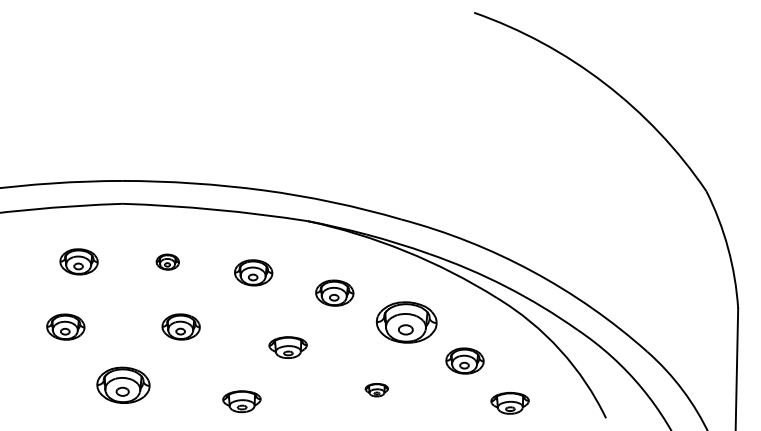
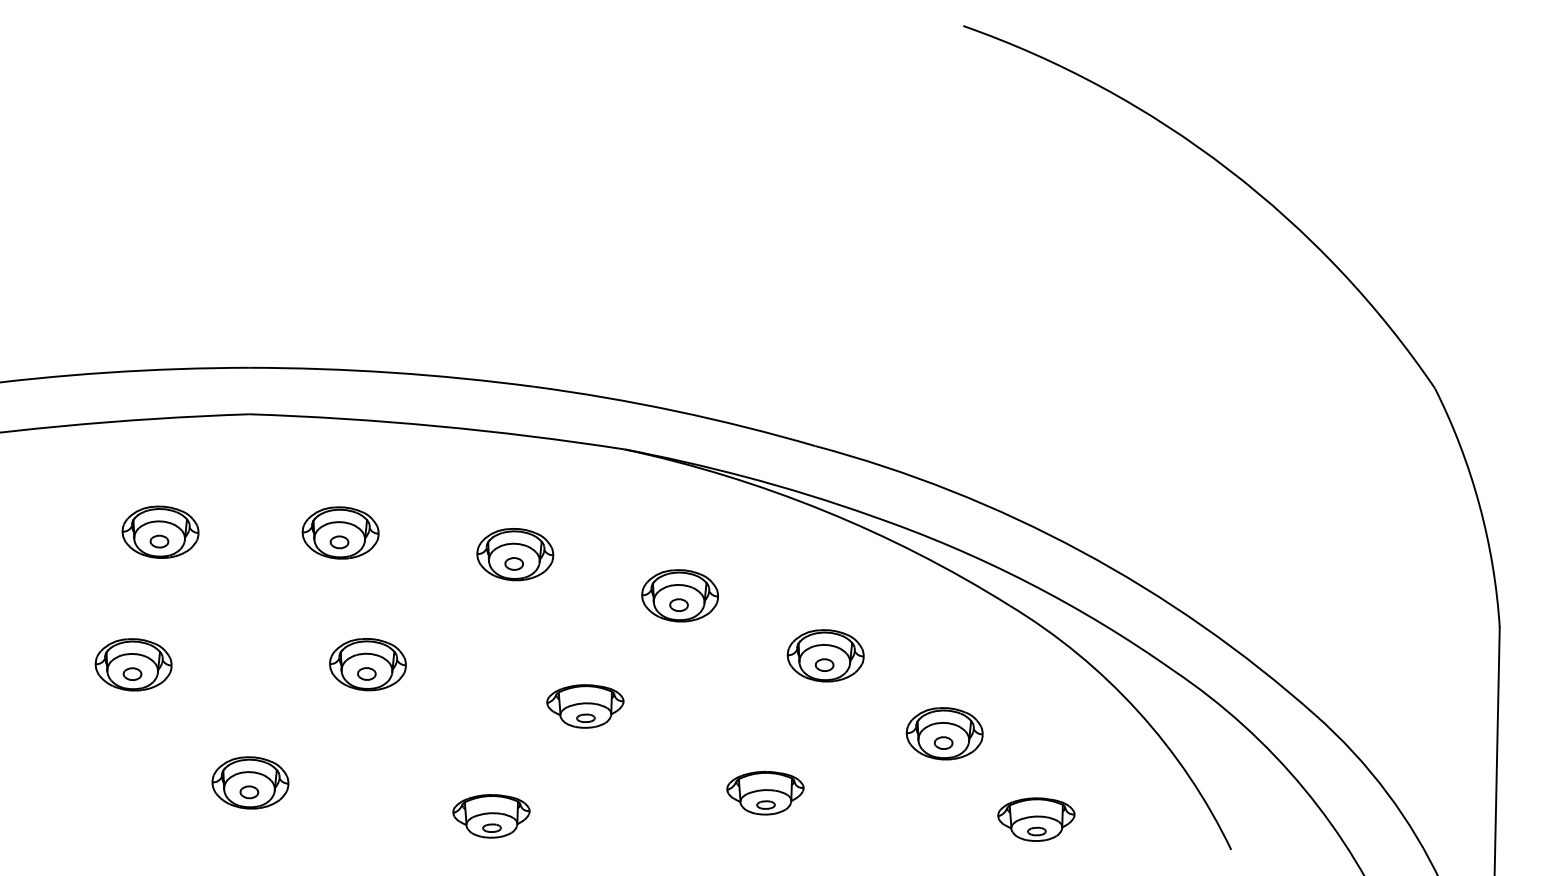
part: (167, 261) -> (340, 531), size x1.67
part: (405, 322) -> (823, 655), size x0.62
part: (122, 384) -> (248, 781), size x0.71
part: (376, 389) -> (764, 791), size x1.67

